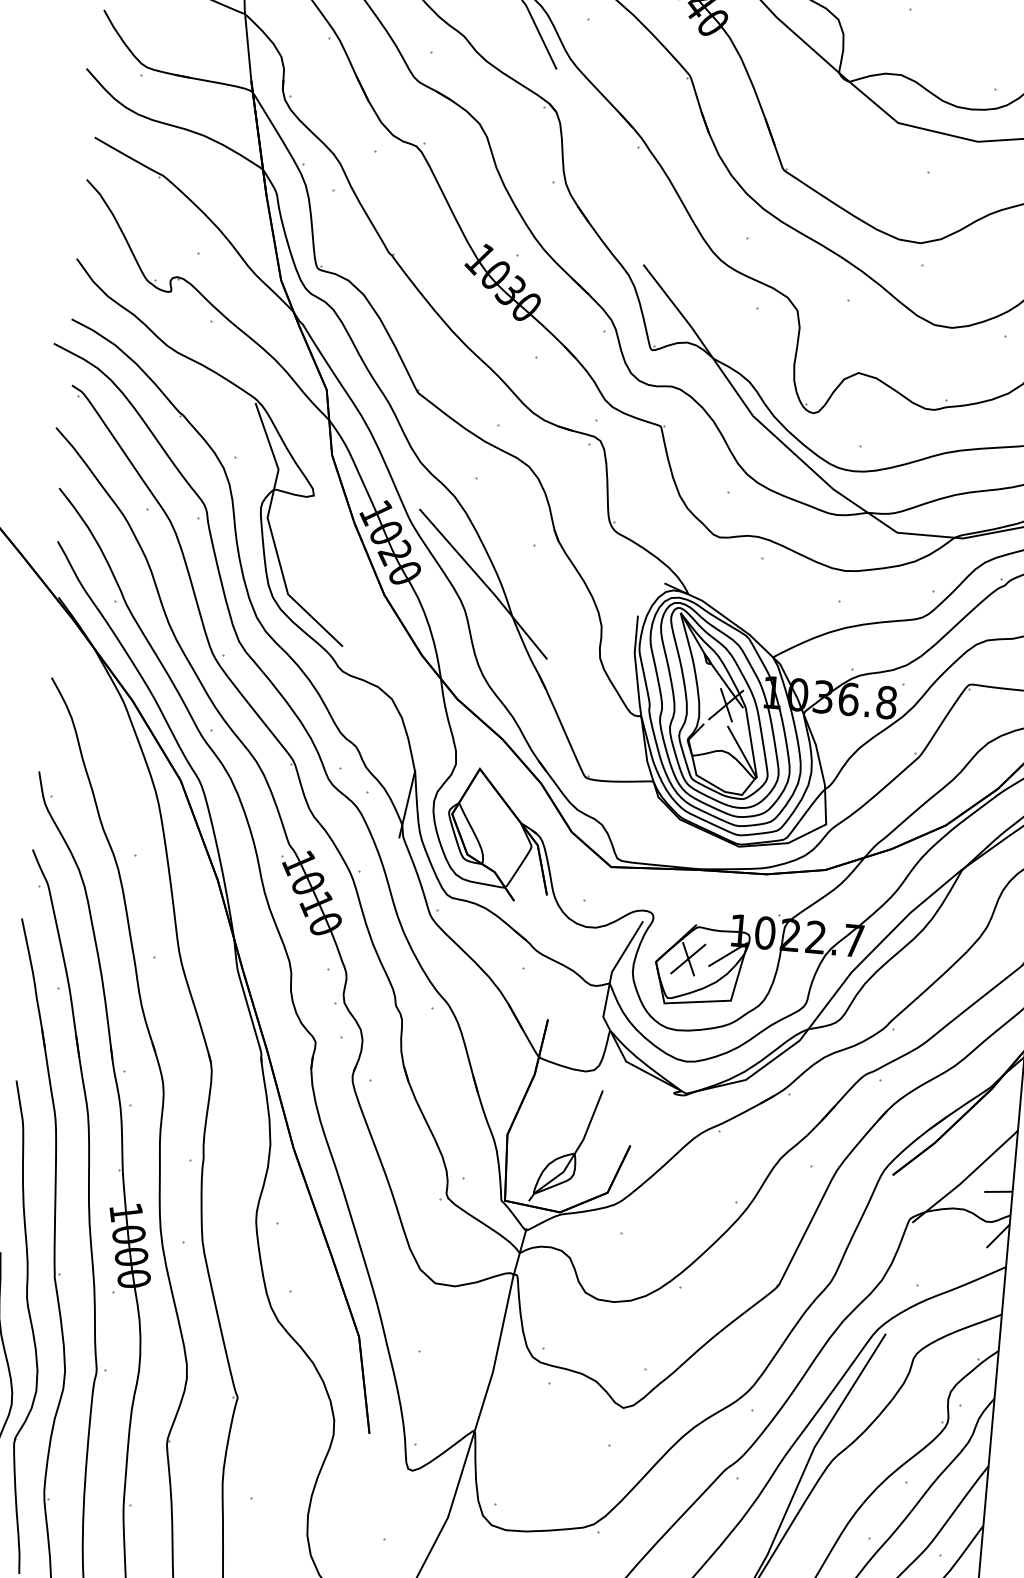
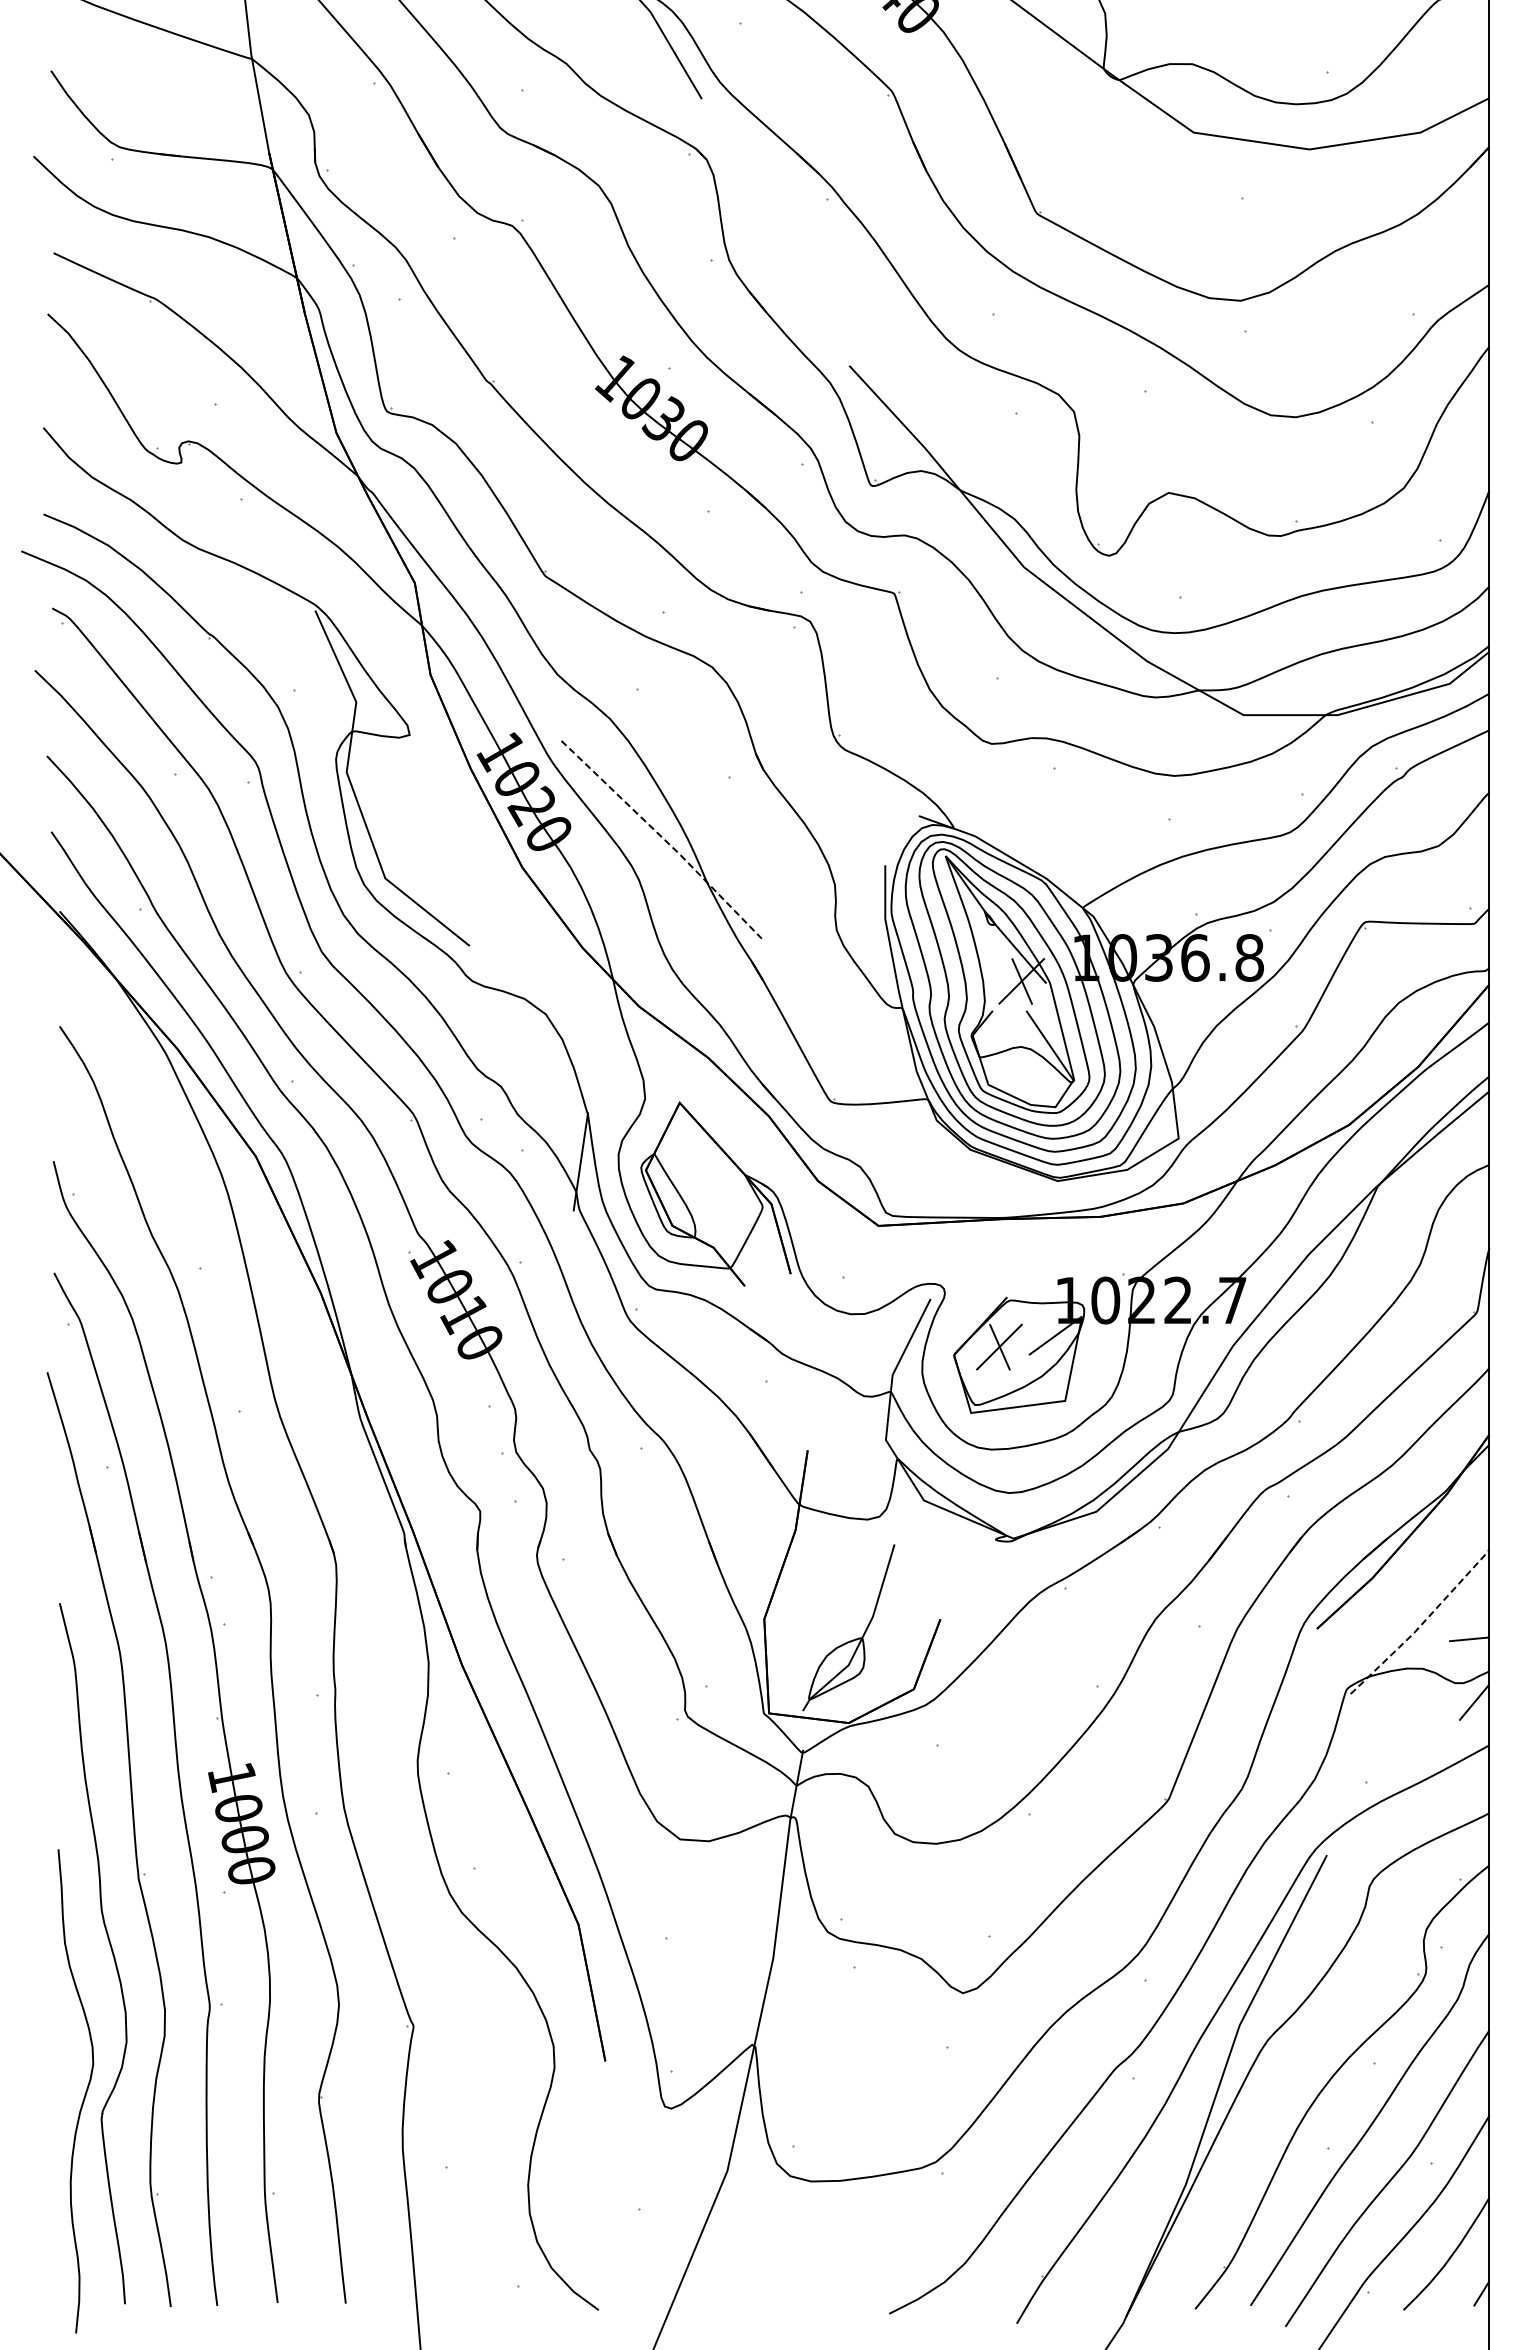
line: (484, 584) -> (663, 839), solid -> dashed
line: (966, 1178) -> (1422, 1624), solid -> dashed

